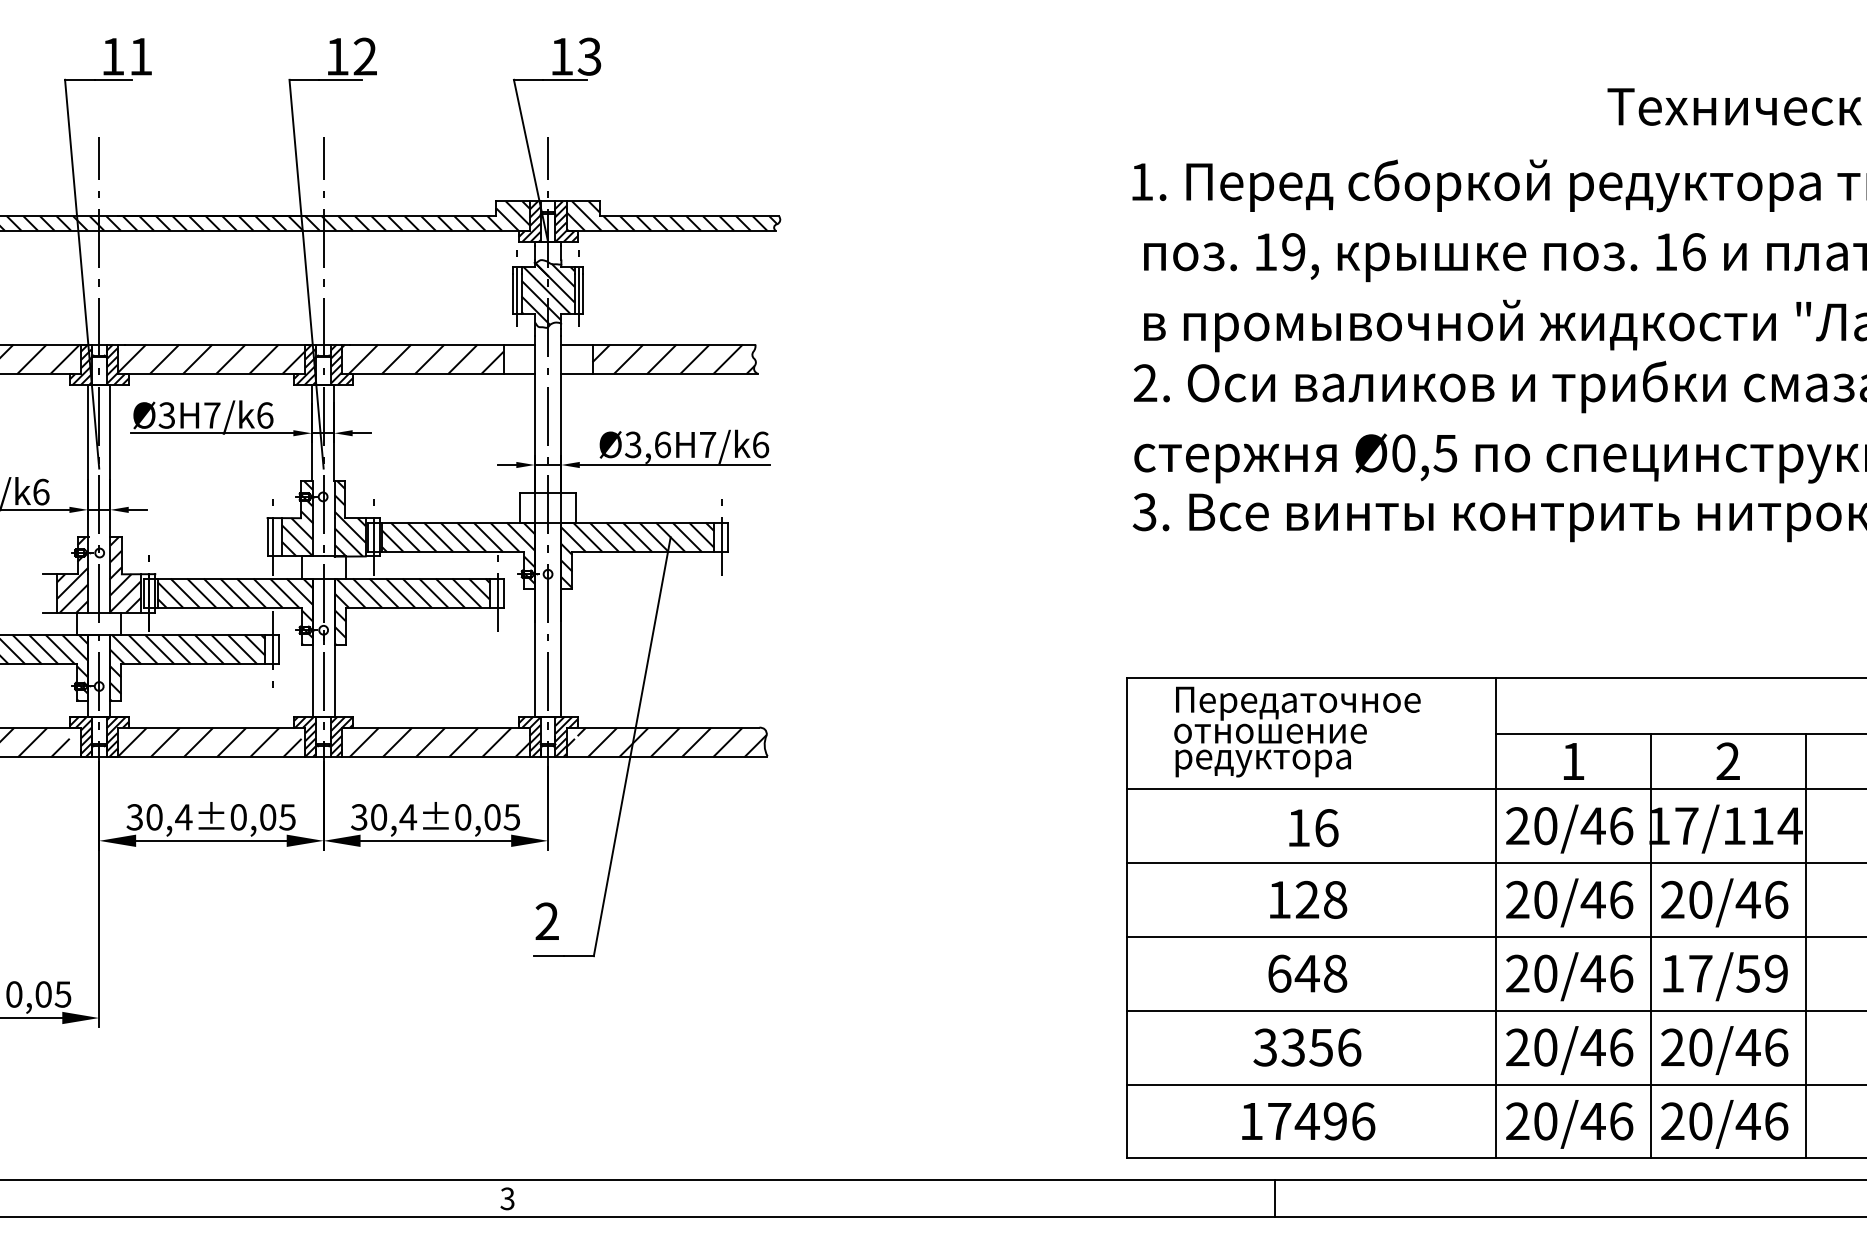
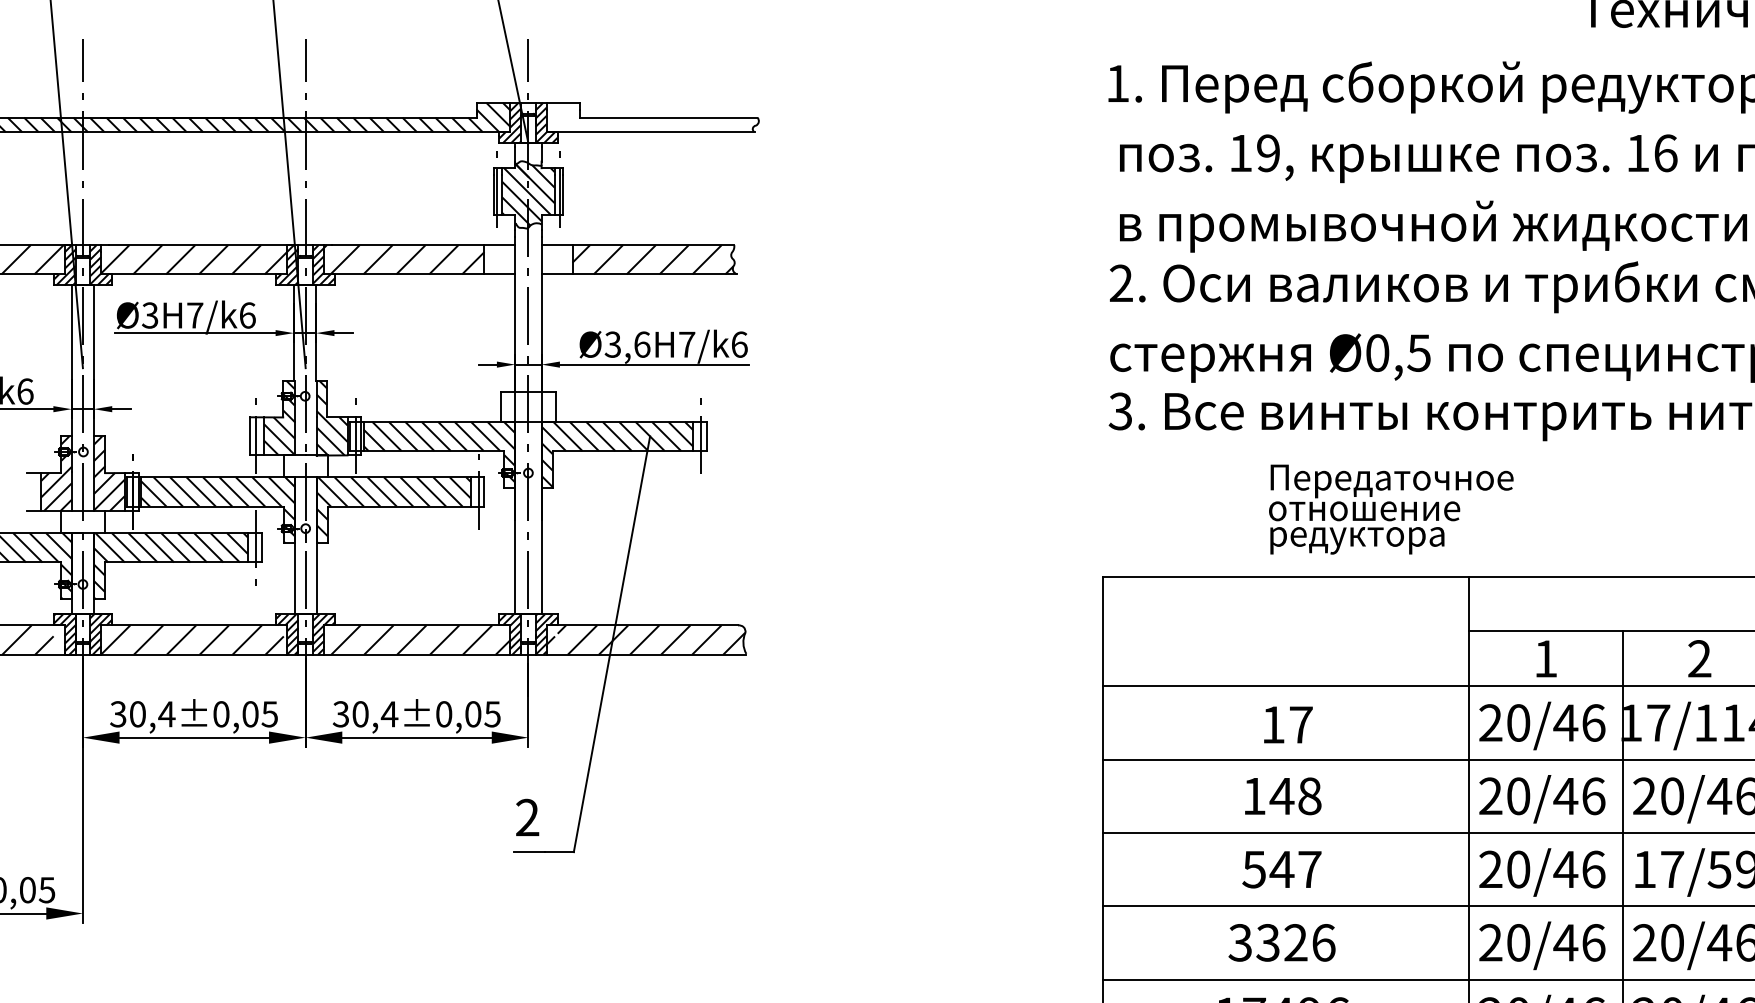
hatch: (671, 215) -> (650, 117), removed
text: (1297, 731) -> (1391, 509), moved
text: (1326, 828) -> (1301, 725), 16 -> 17
text: (1306, 899) -> (1281, 795), 128 -> 148
text: (1307, 973) -> (1282, 869), 648 -> 547
text: (1320, 1047) -> (1295, 942), 3356 -> 3326

